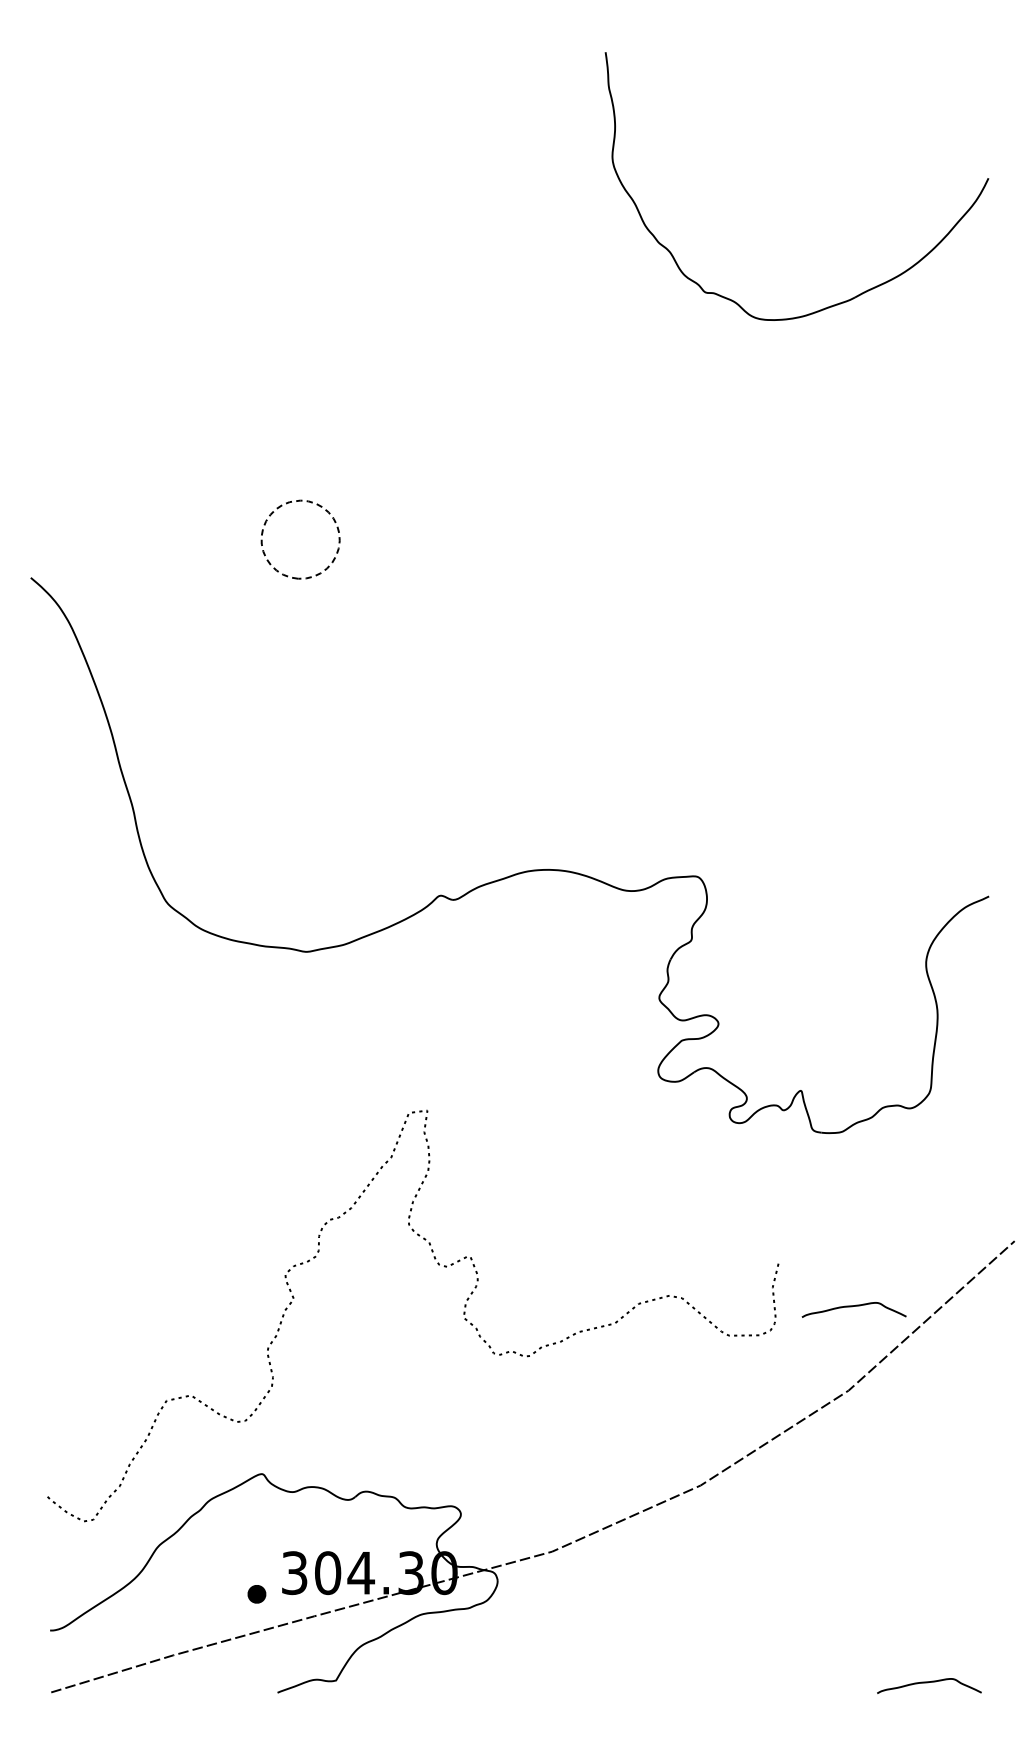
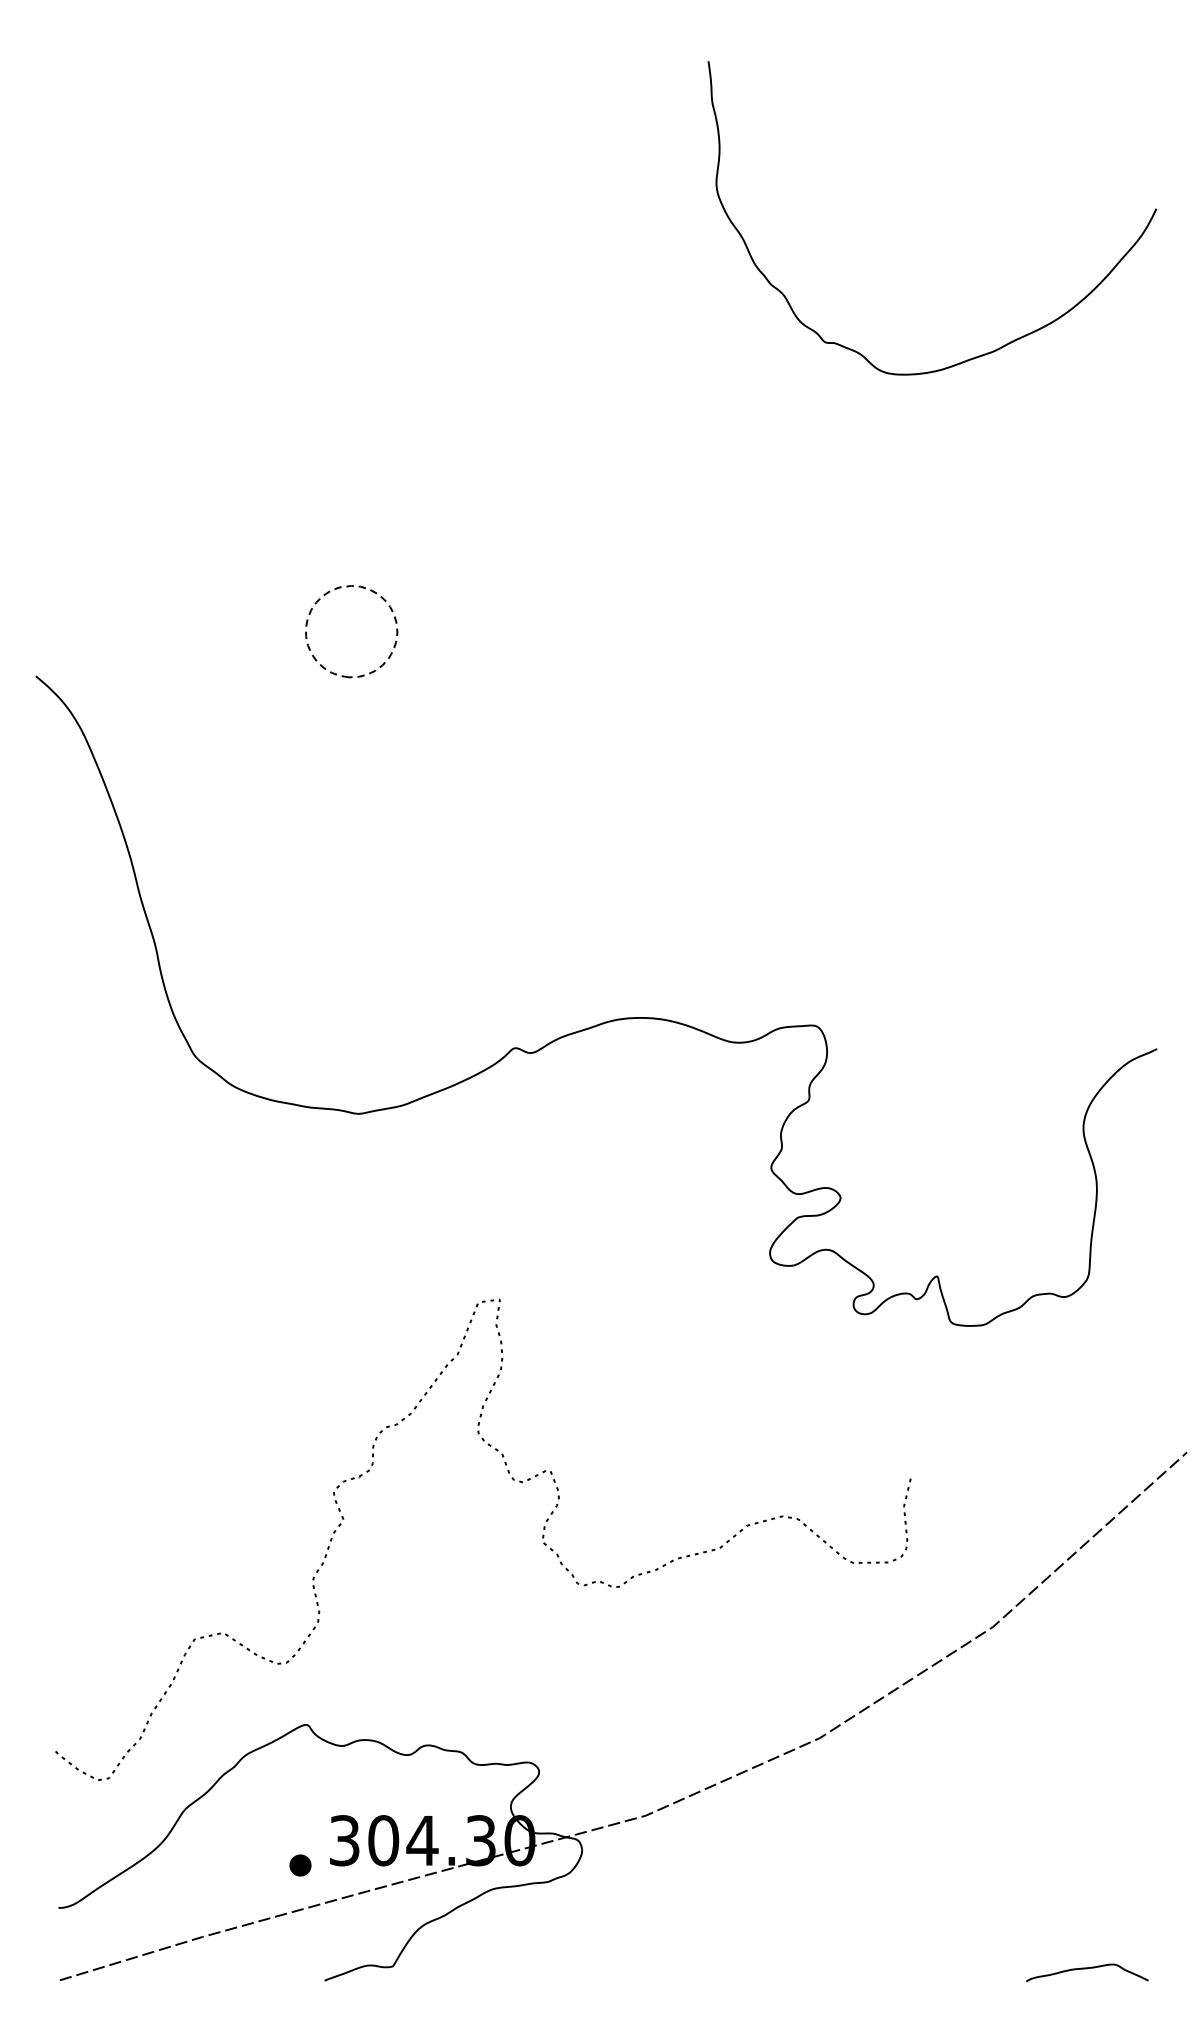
curve: (854, 1307) -> (999, 1529), removed

